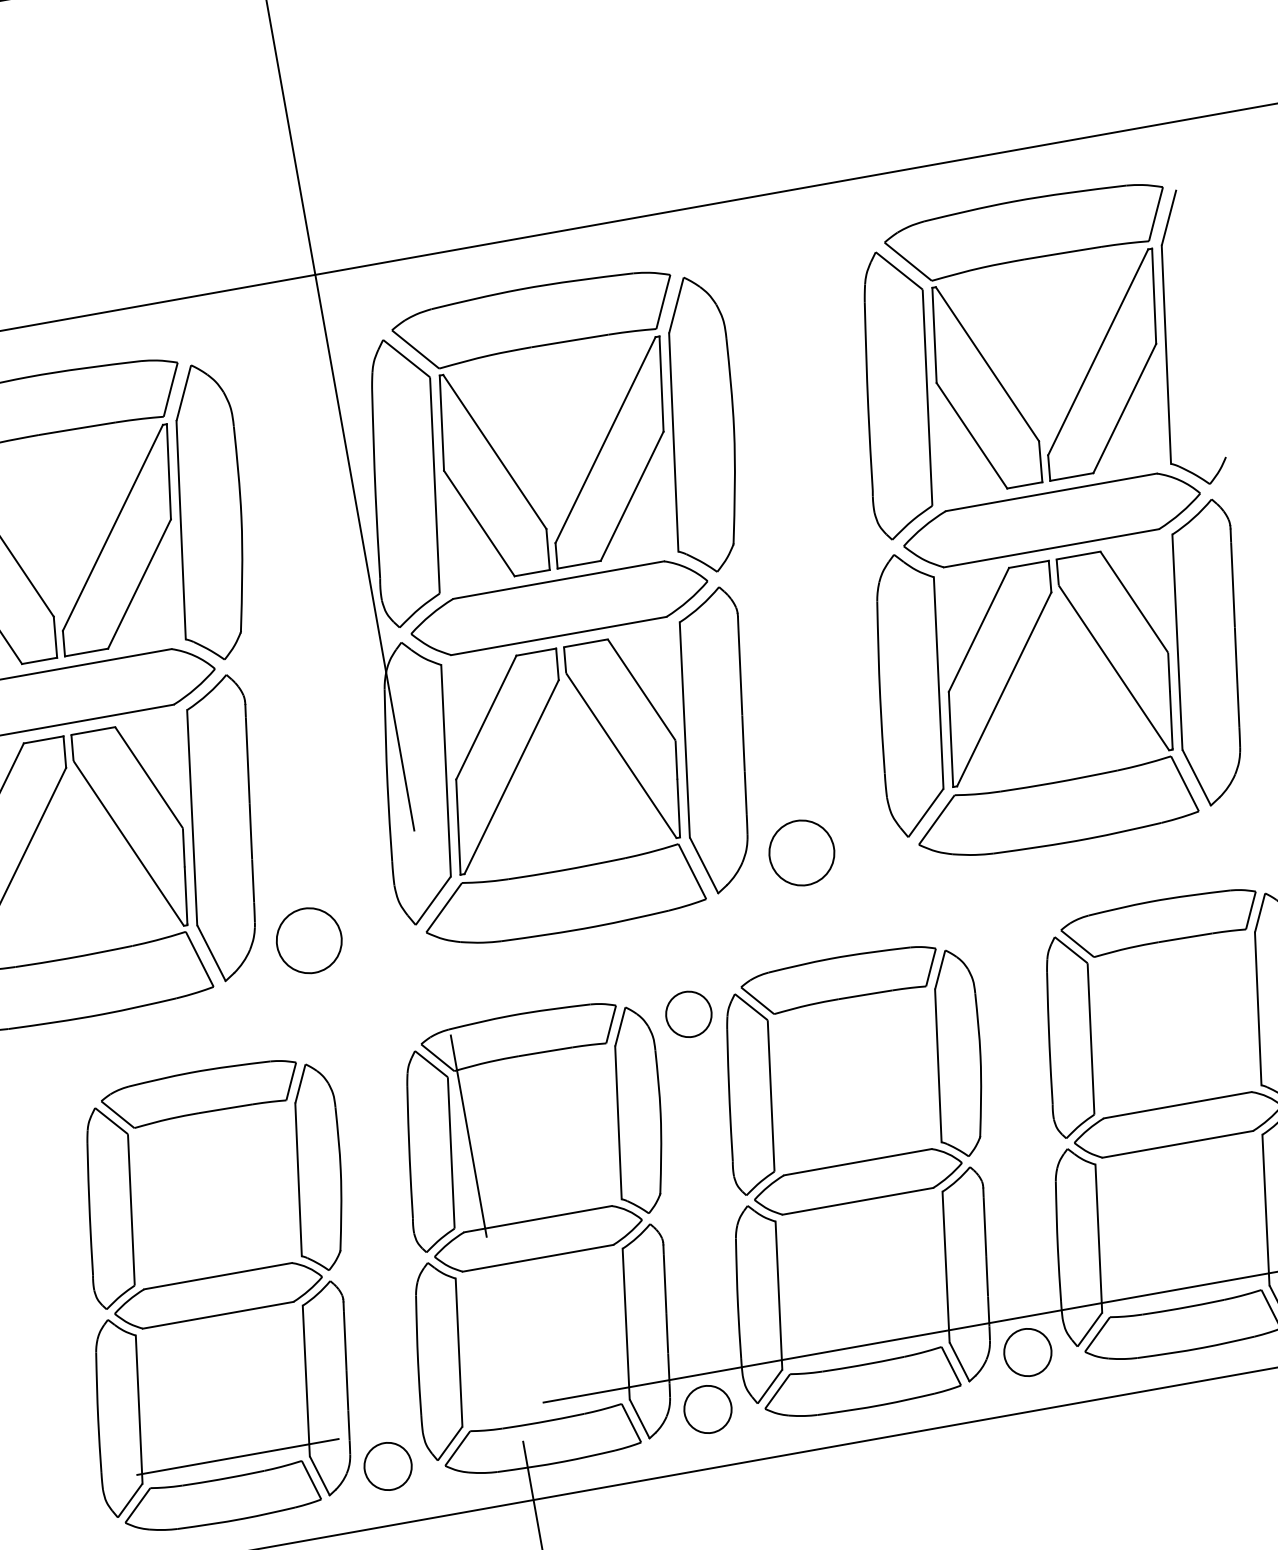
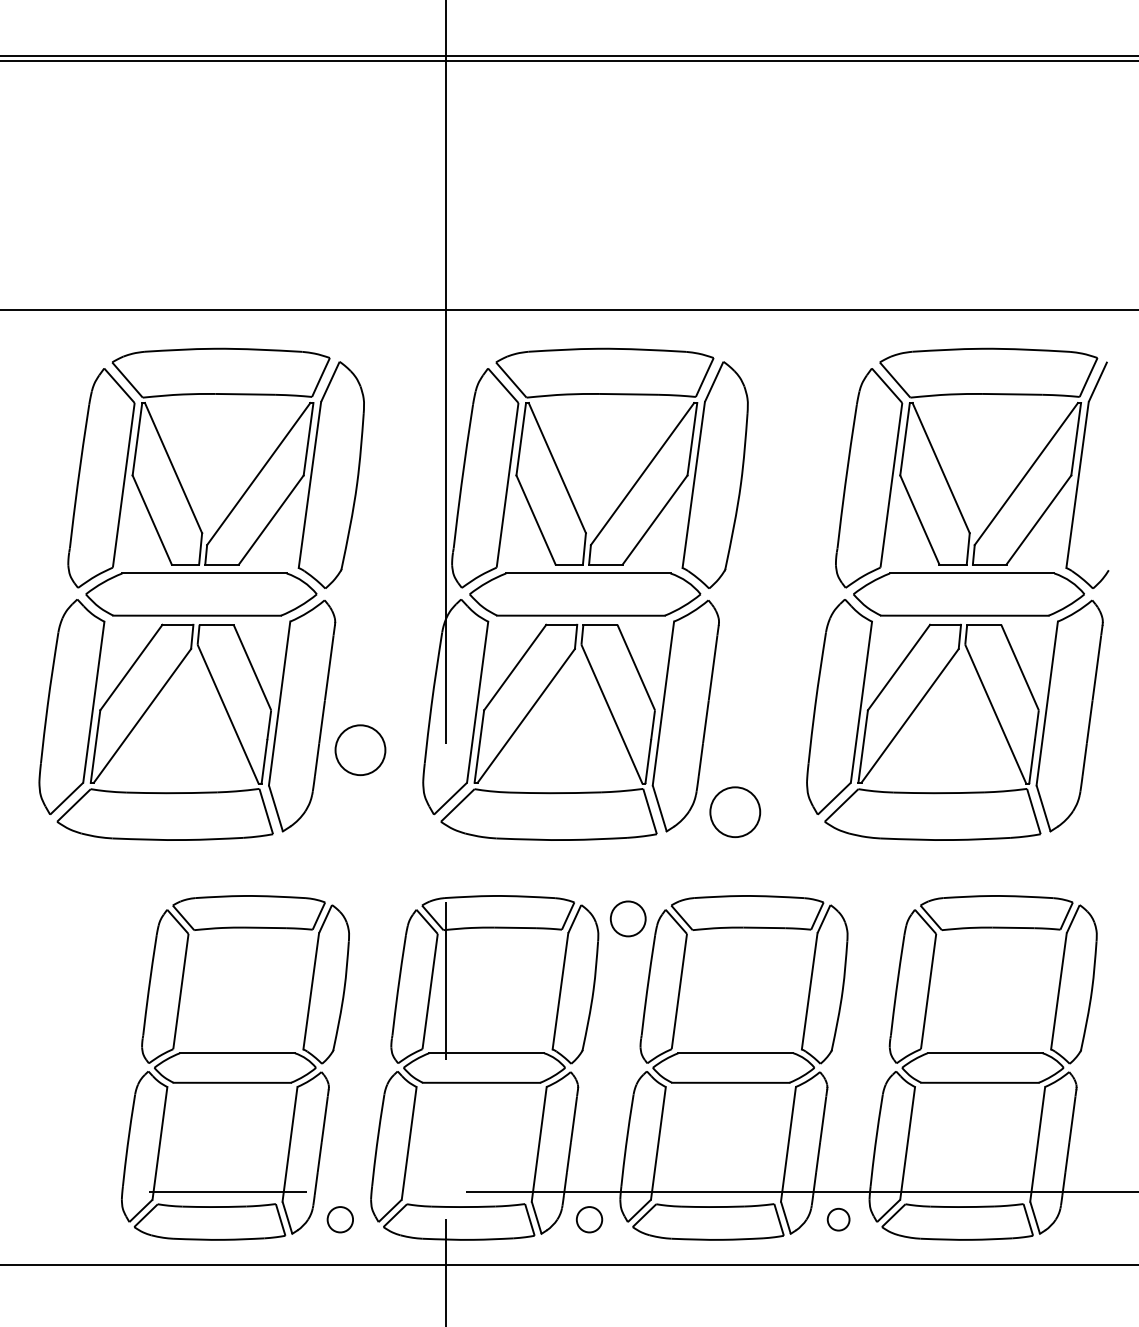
circle: (309, 941) -> (360, 750), moved
circle: (1027, 1352) -> (838, 1219), size x0.6
circle: (707, 1409) -> (589, 1219), size x0.7
circle: (388, 1465) -> (340, 1219), size x0.7

